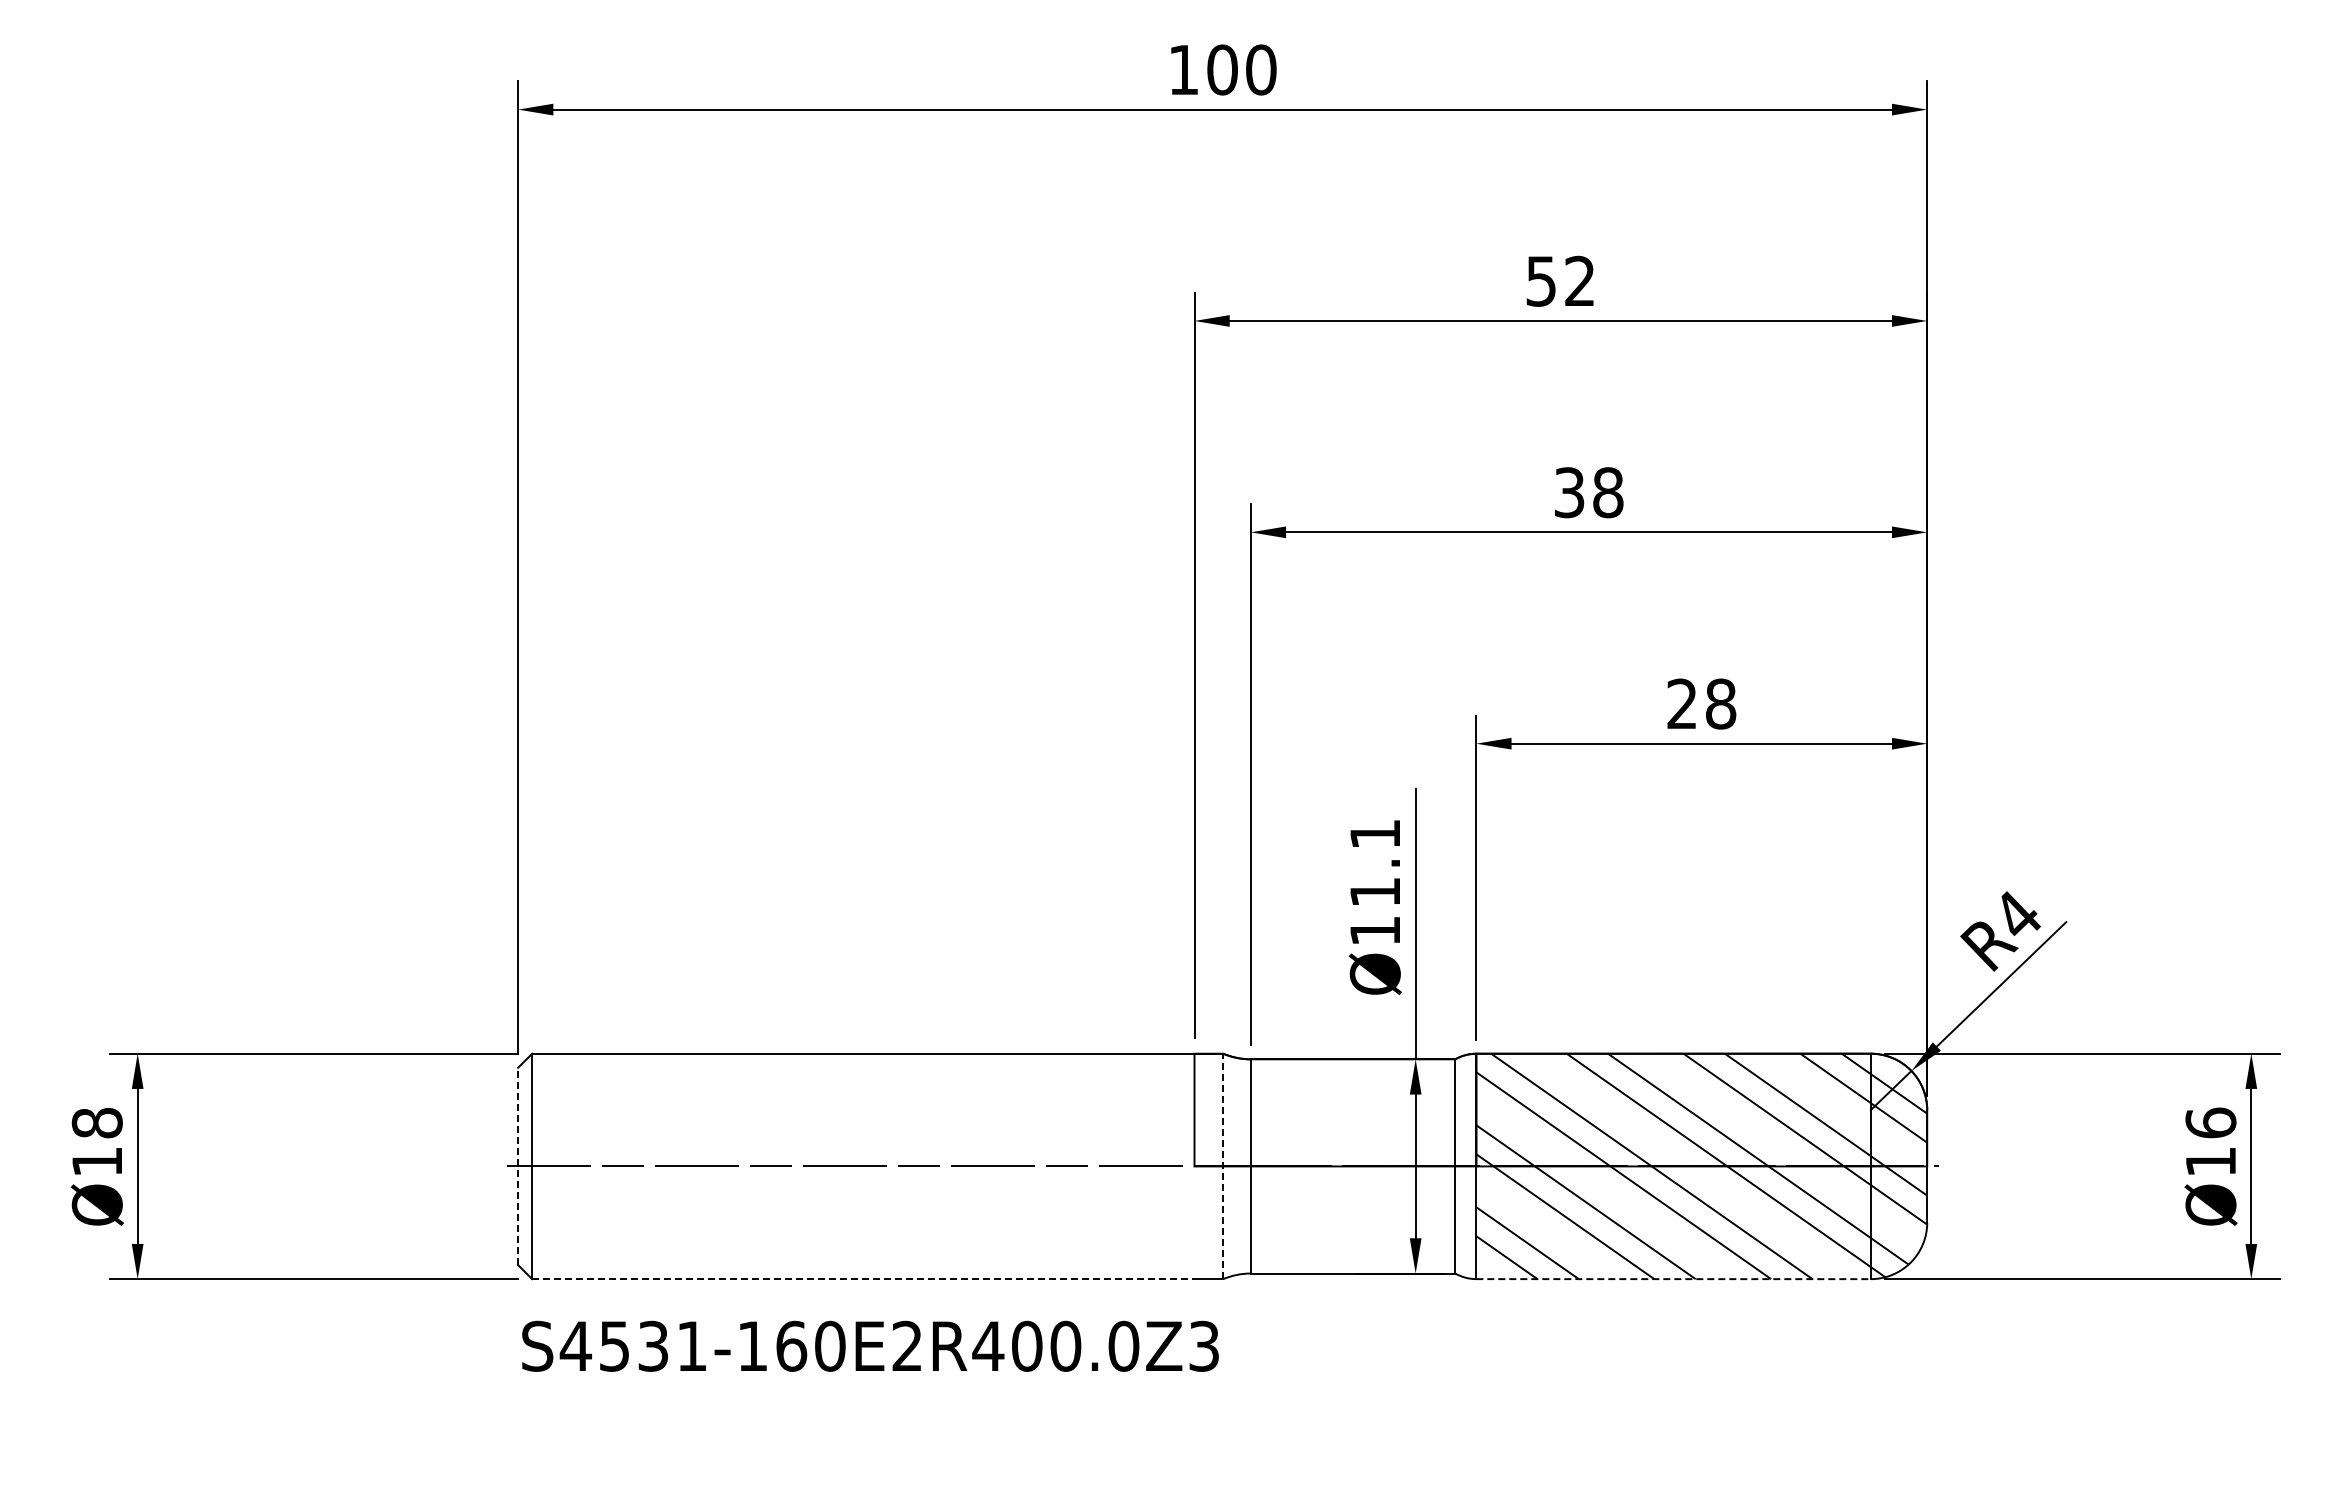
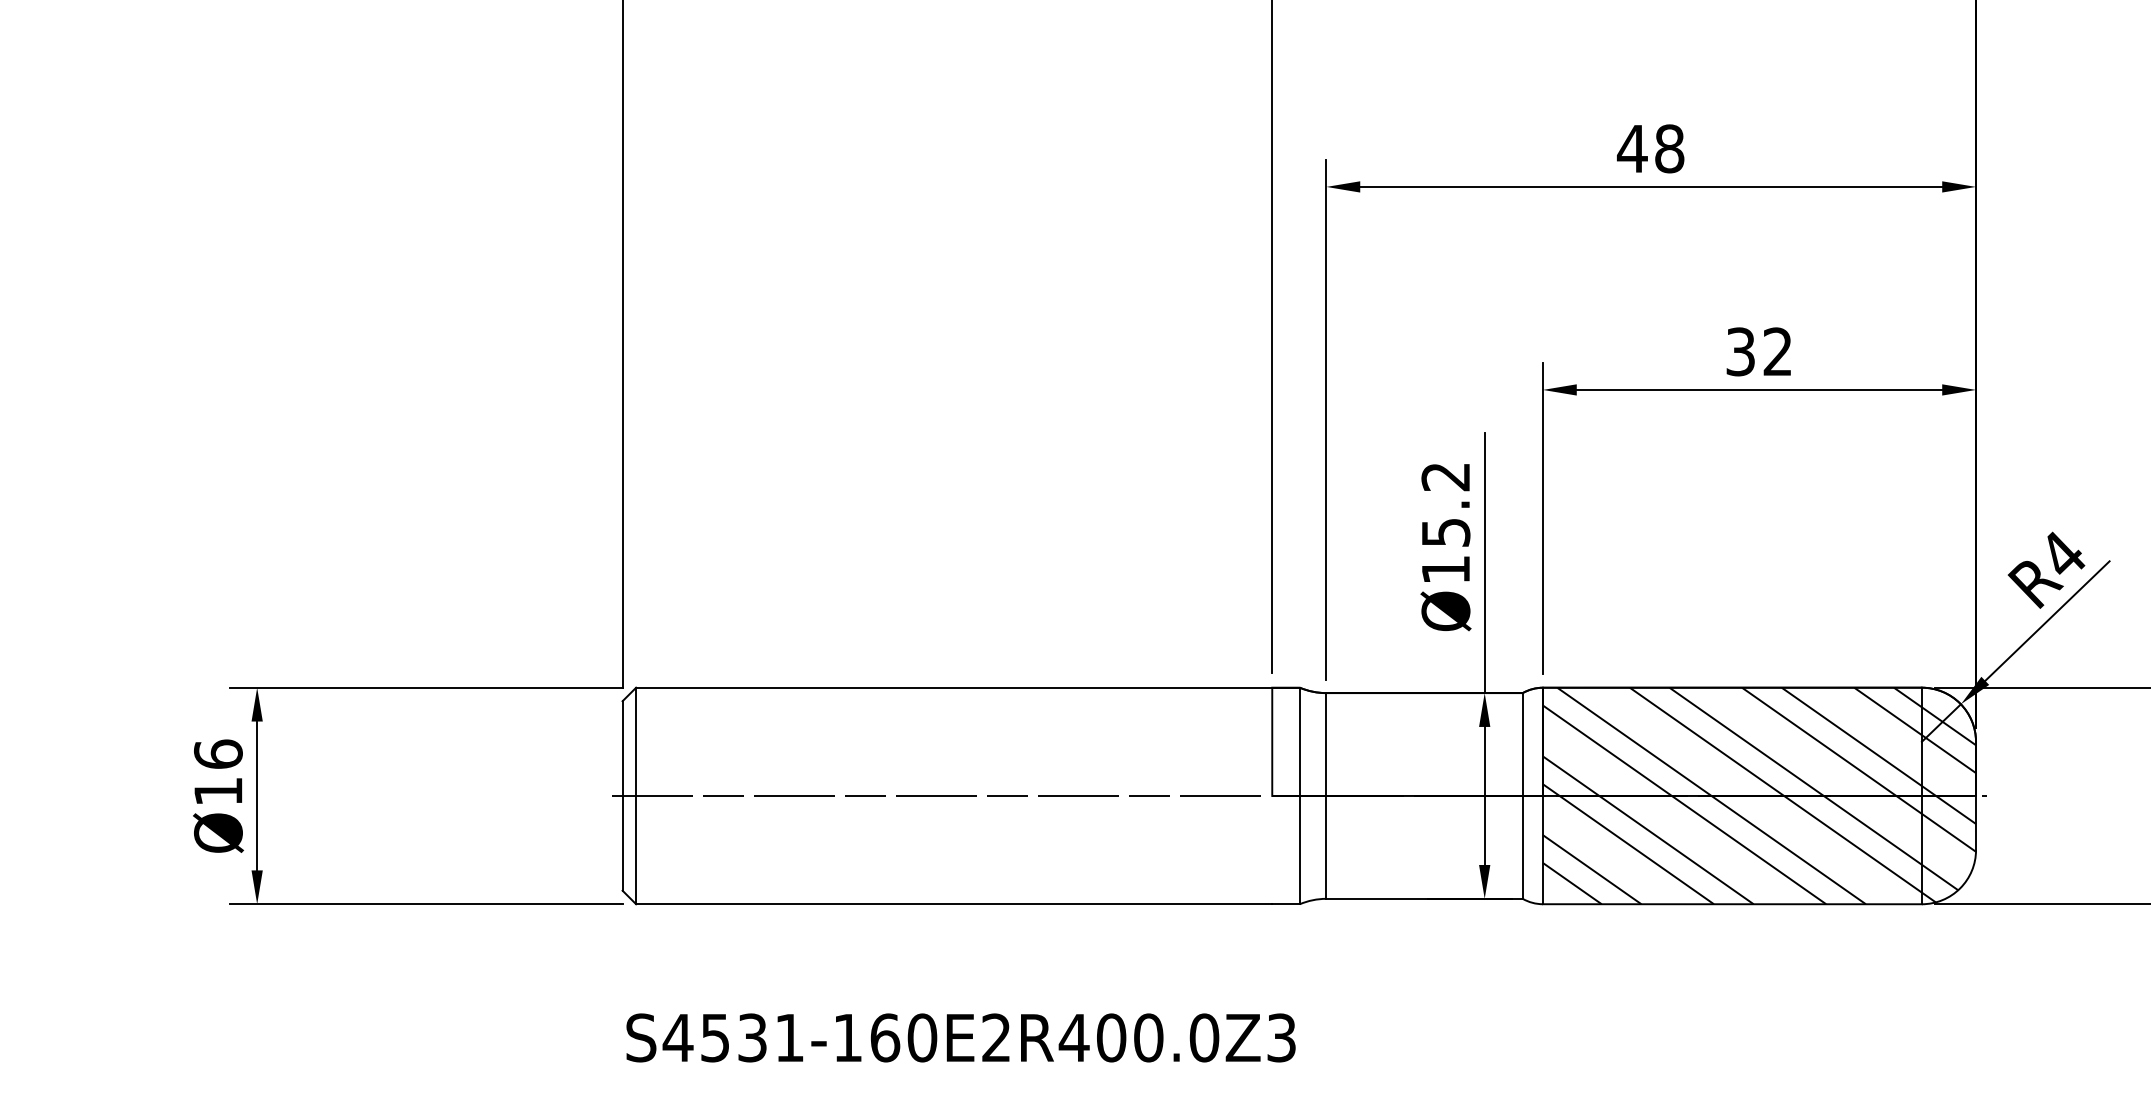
text: (1569, 492) -> (1632, 148), 38 -> 48
text: (1701, 703) -> (1759, 351), 28 -> 32
text: (1374, 863) -> (1445, 505), Ø11.1 -> Ø15.2
text: (96, 1122) -> (217, 753), Ø18 -> Ø16
line: (518, 1166) -> (622, 796), dashed -> solid
line: (1223, 1166) -> (1300, 796), dashed -> solid
line: (863, 1279) -> (954, 904), dashed -> solid
line: (1674, 1279) -> (1733, 904), dashed -> solid
text: (870, 1345) -> (961, 1037), moved

